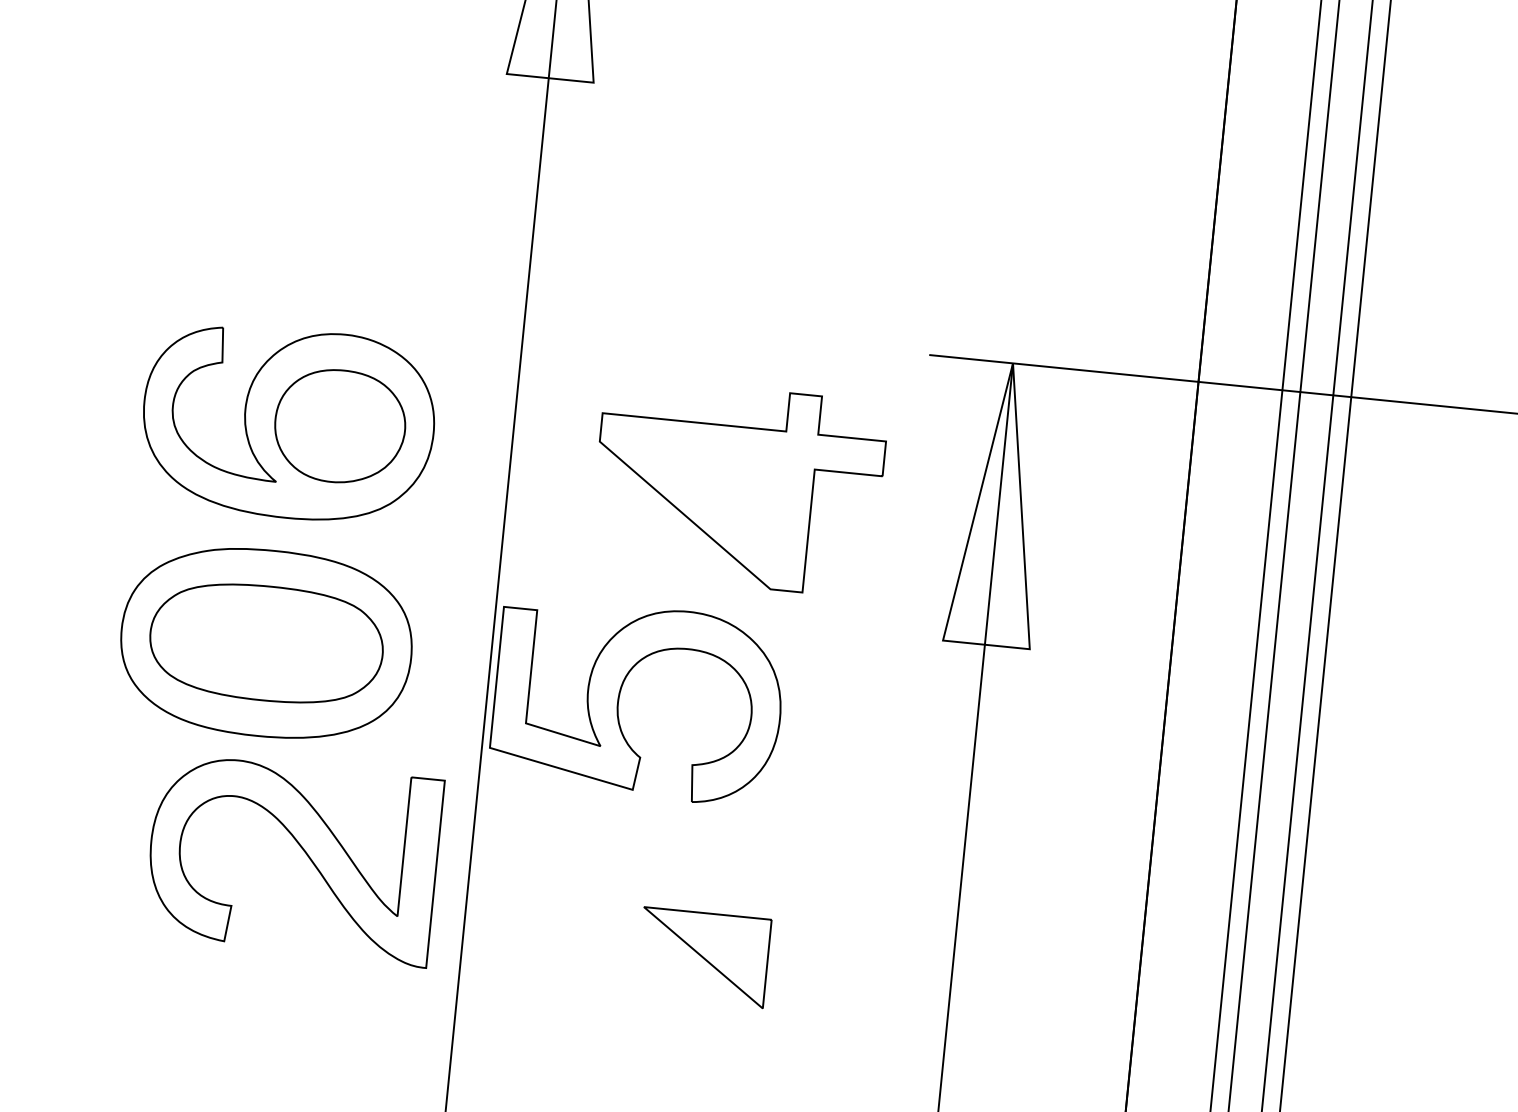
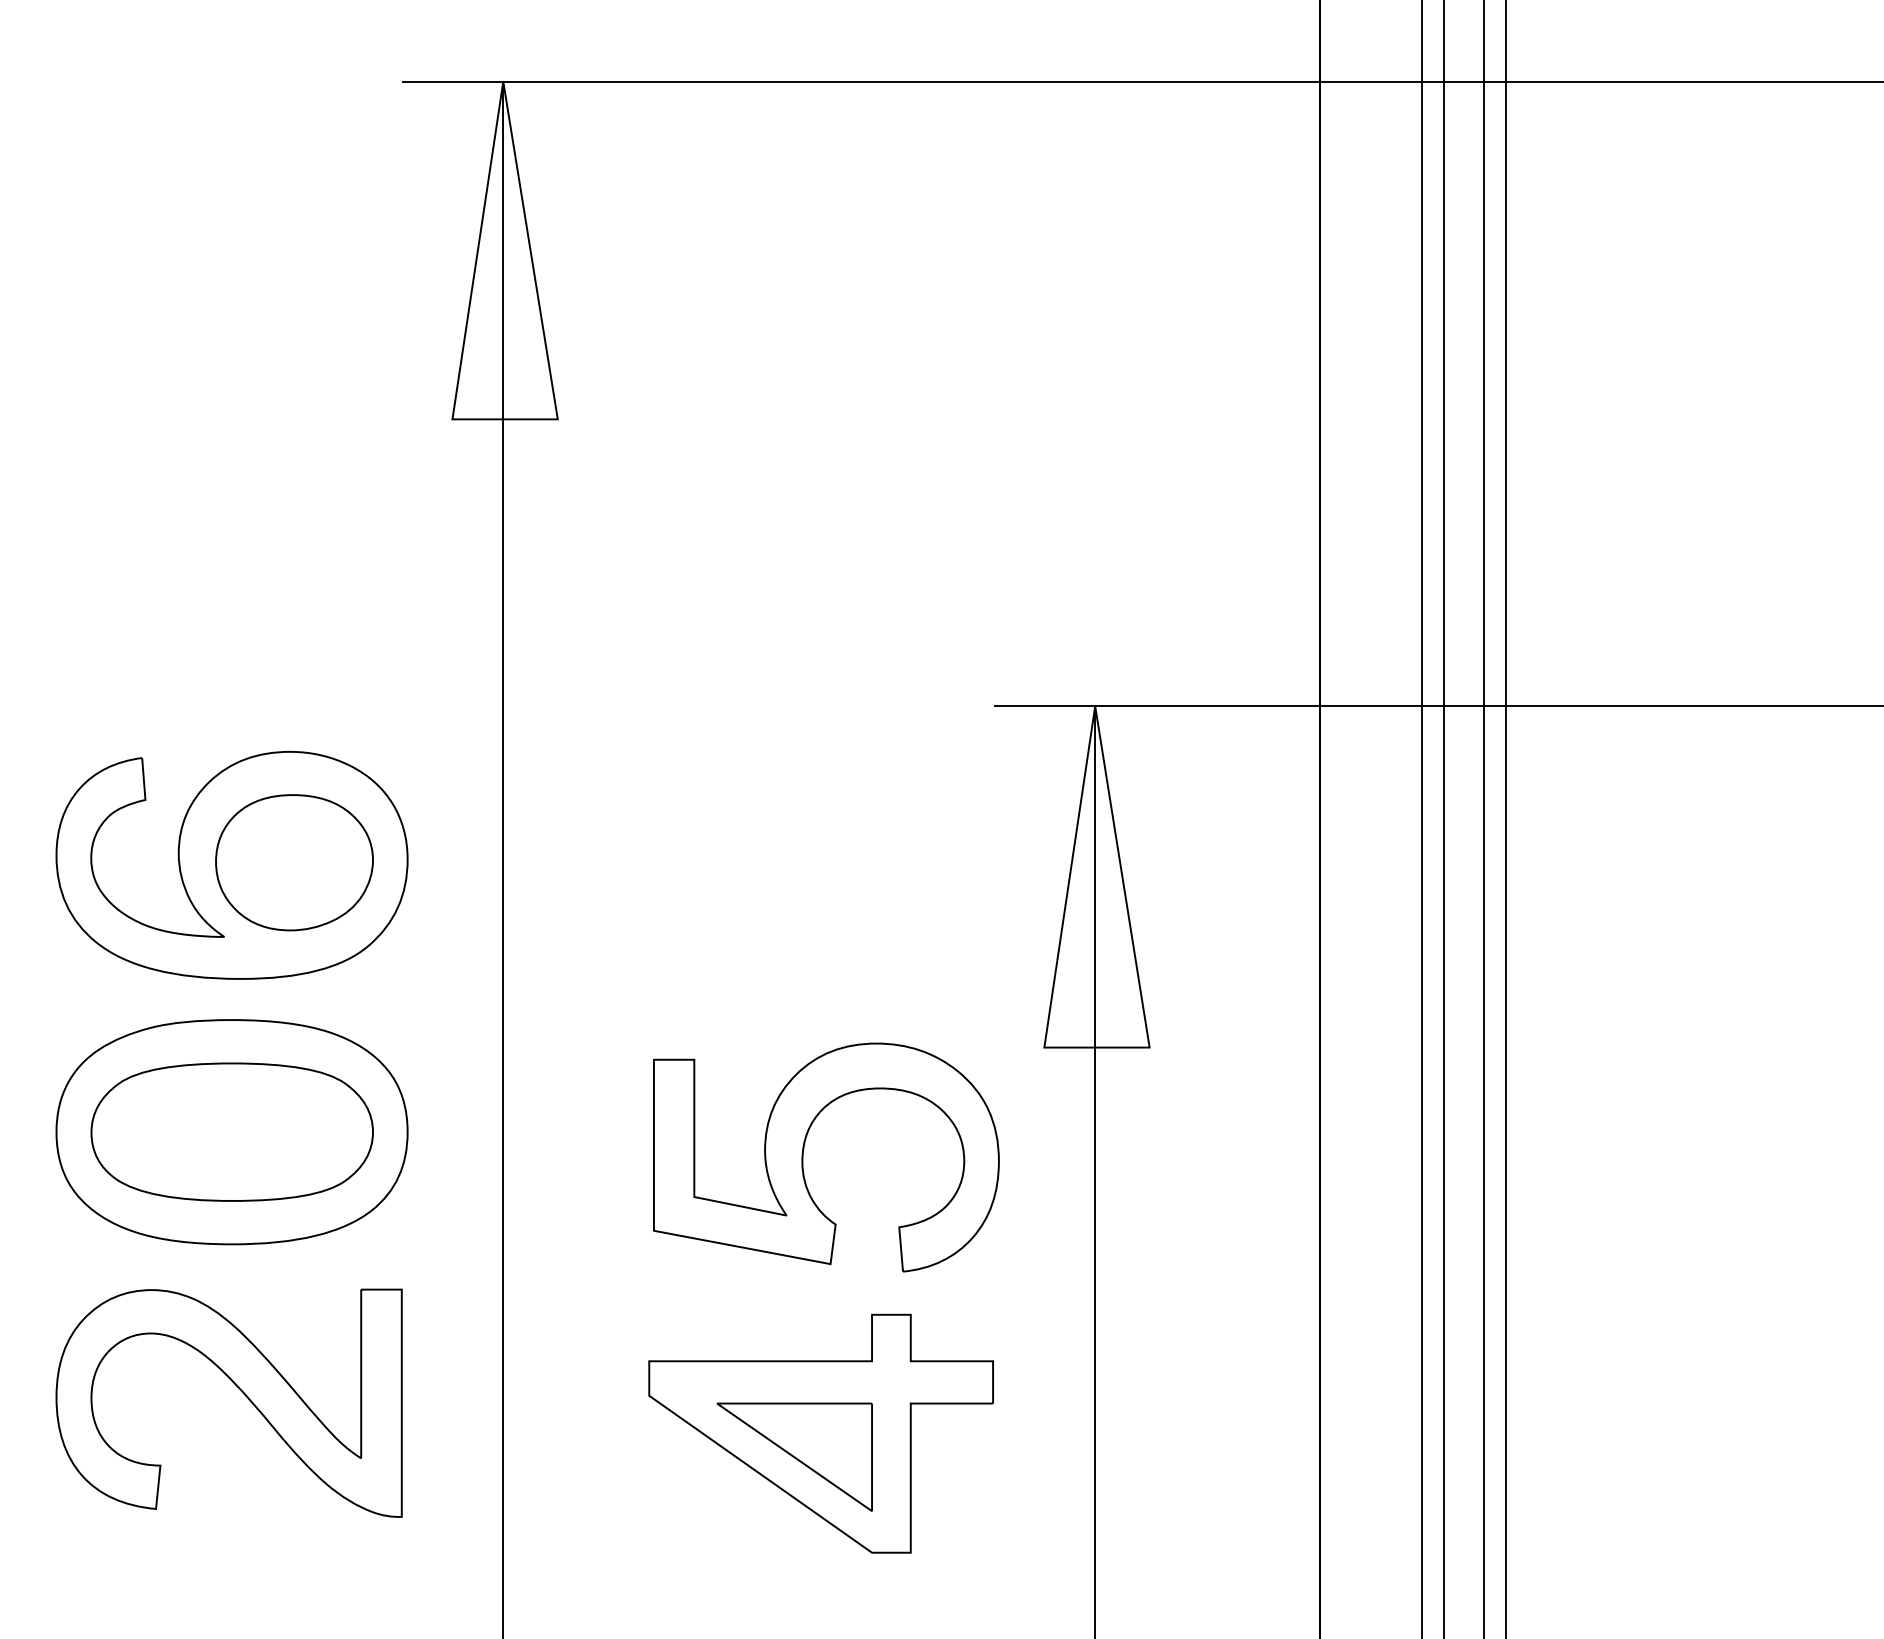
part: (737, 486) -> (820, 1433), moved
part: (619, 699) -> (803, 1157), moved
part: (305, 853) -> (242, 1393), moved

